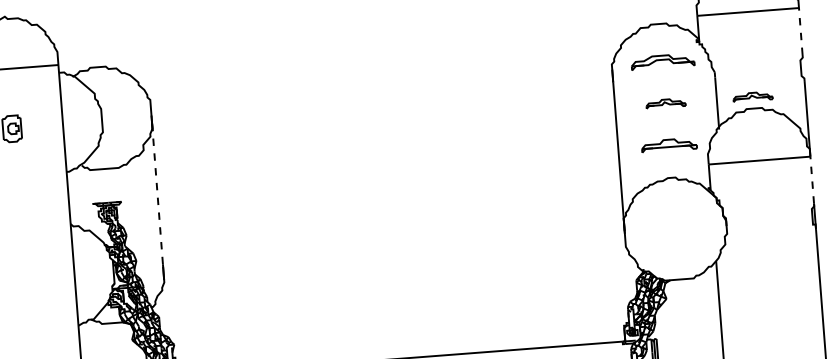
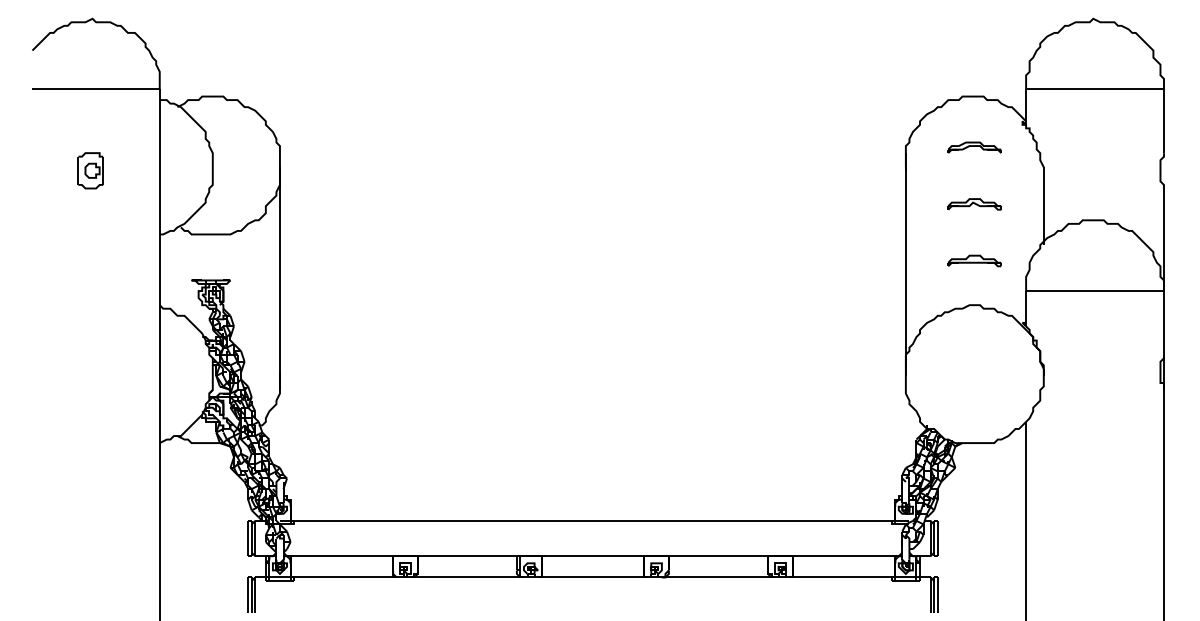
line: (801, 31) -> (1164, 121), dashed -> solid
part: (662, 61) -> (974, 147), size x0.62
part: (752, 96) -> (1092, 204), removed
part: (668, 144) -> (974, 260), size x0.71
line: (812, 179) -> (1164, 322), dashed -> solid
line: (156, 190) -> (279, 269), dashed -> solid

